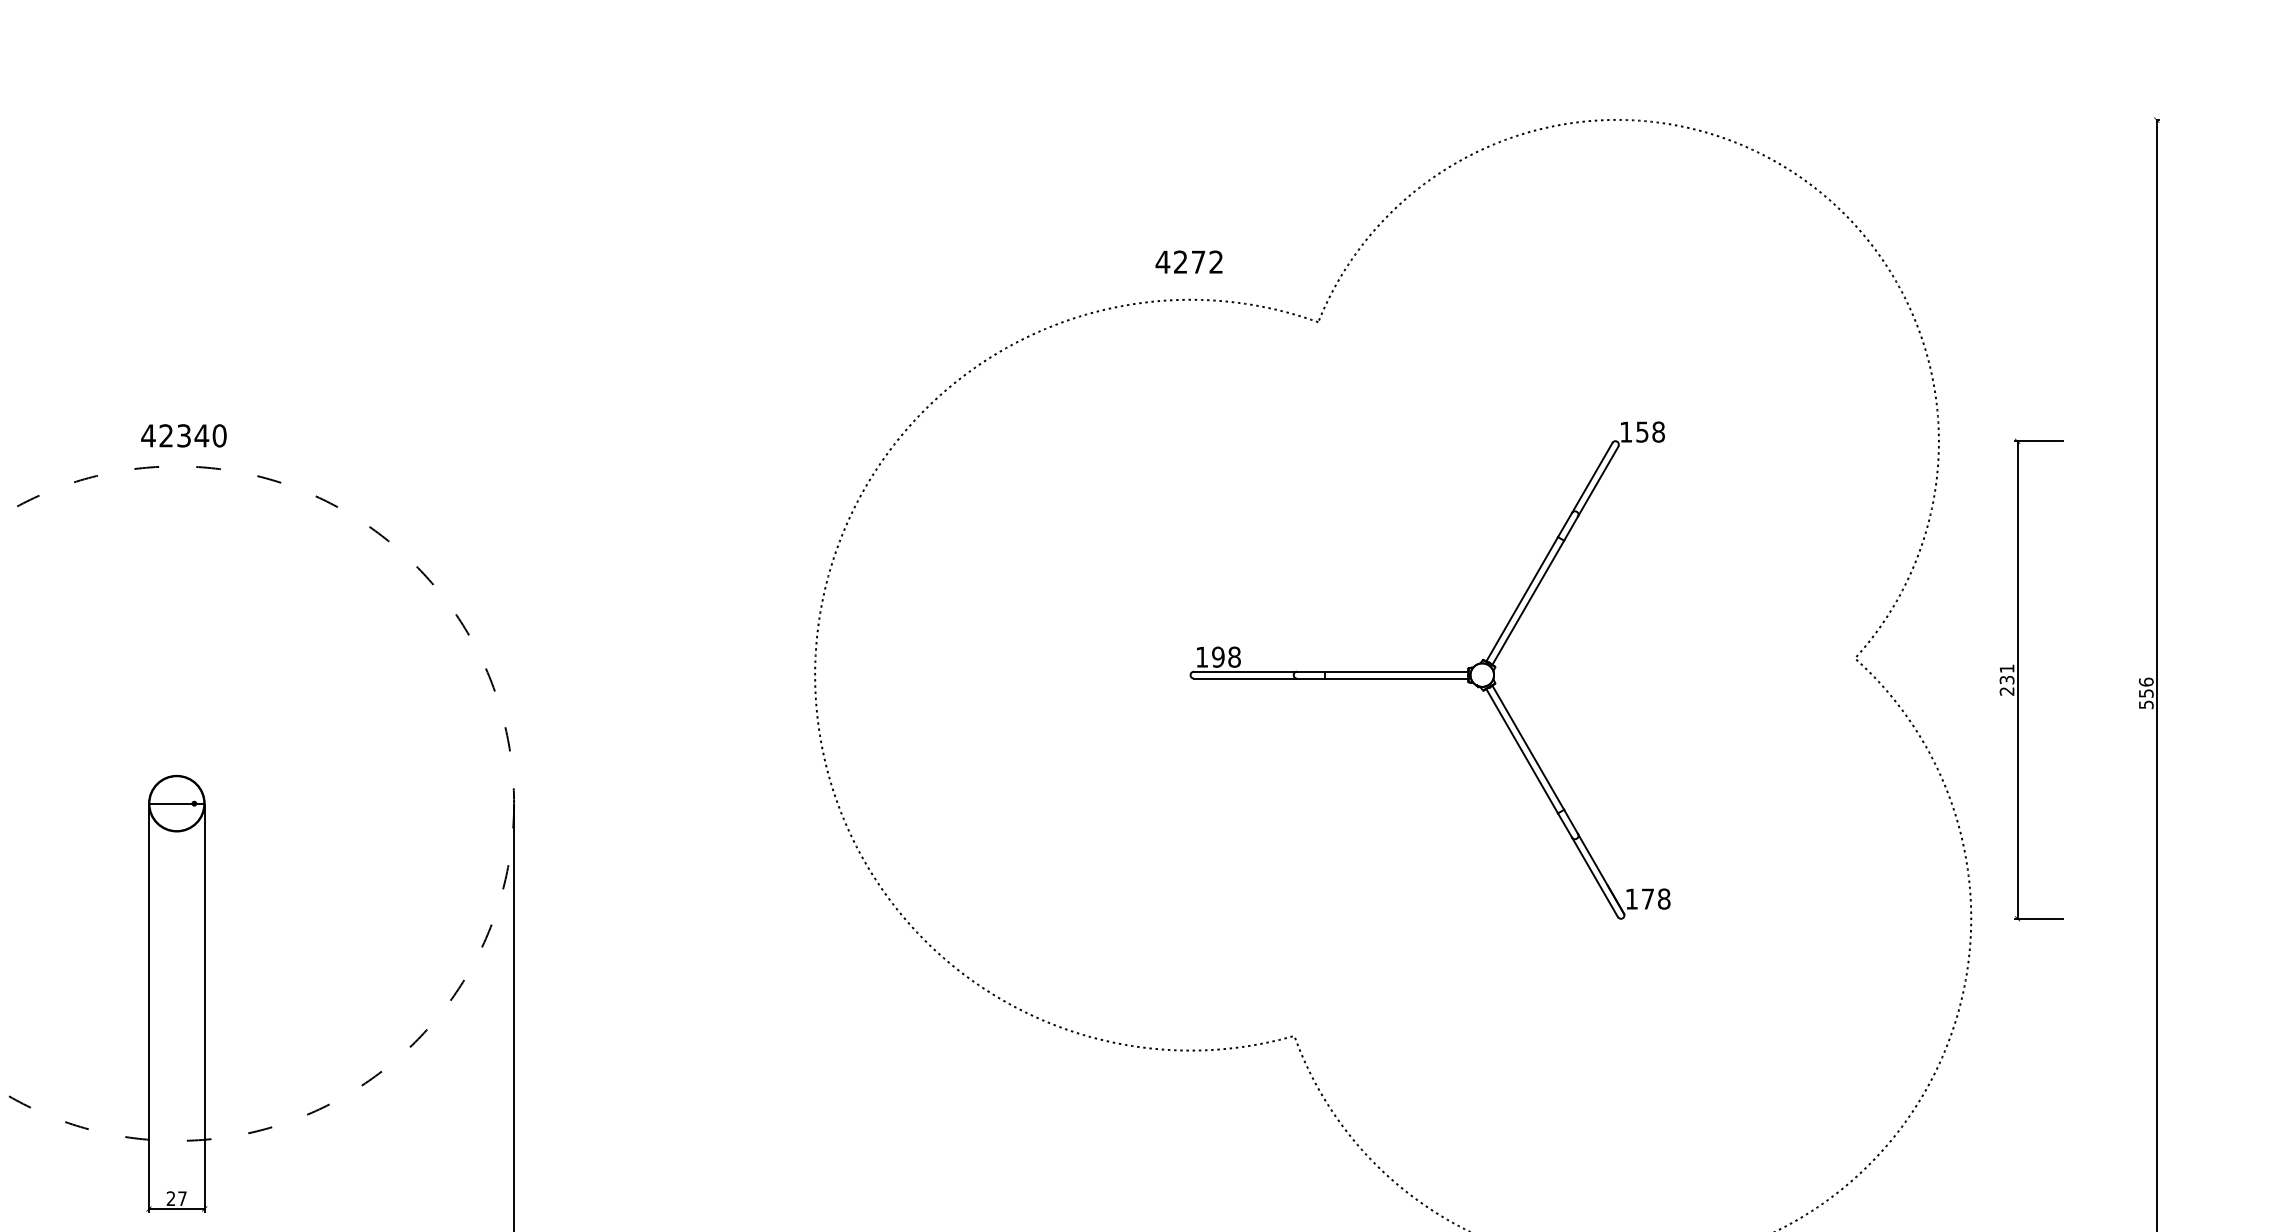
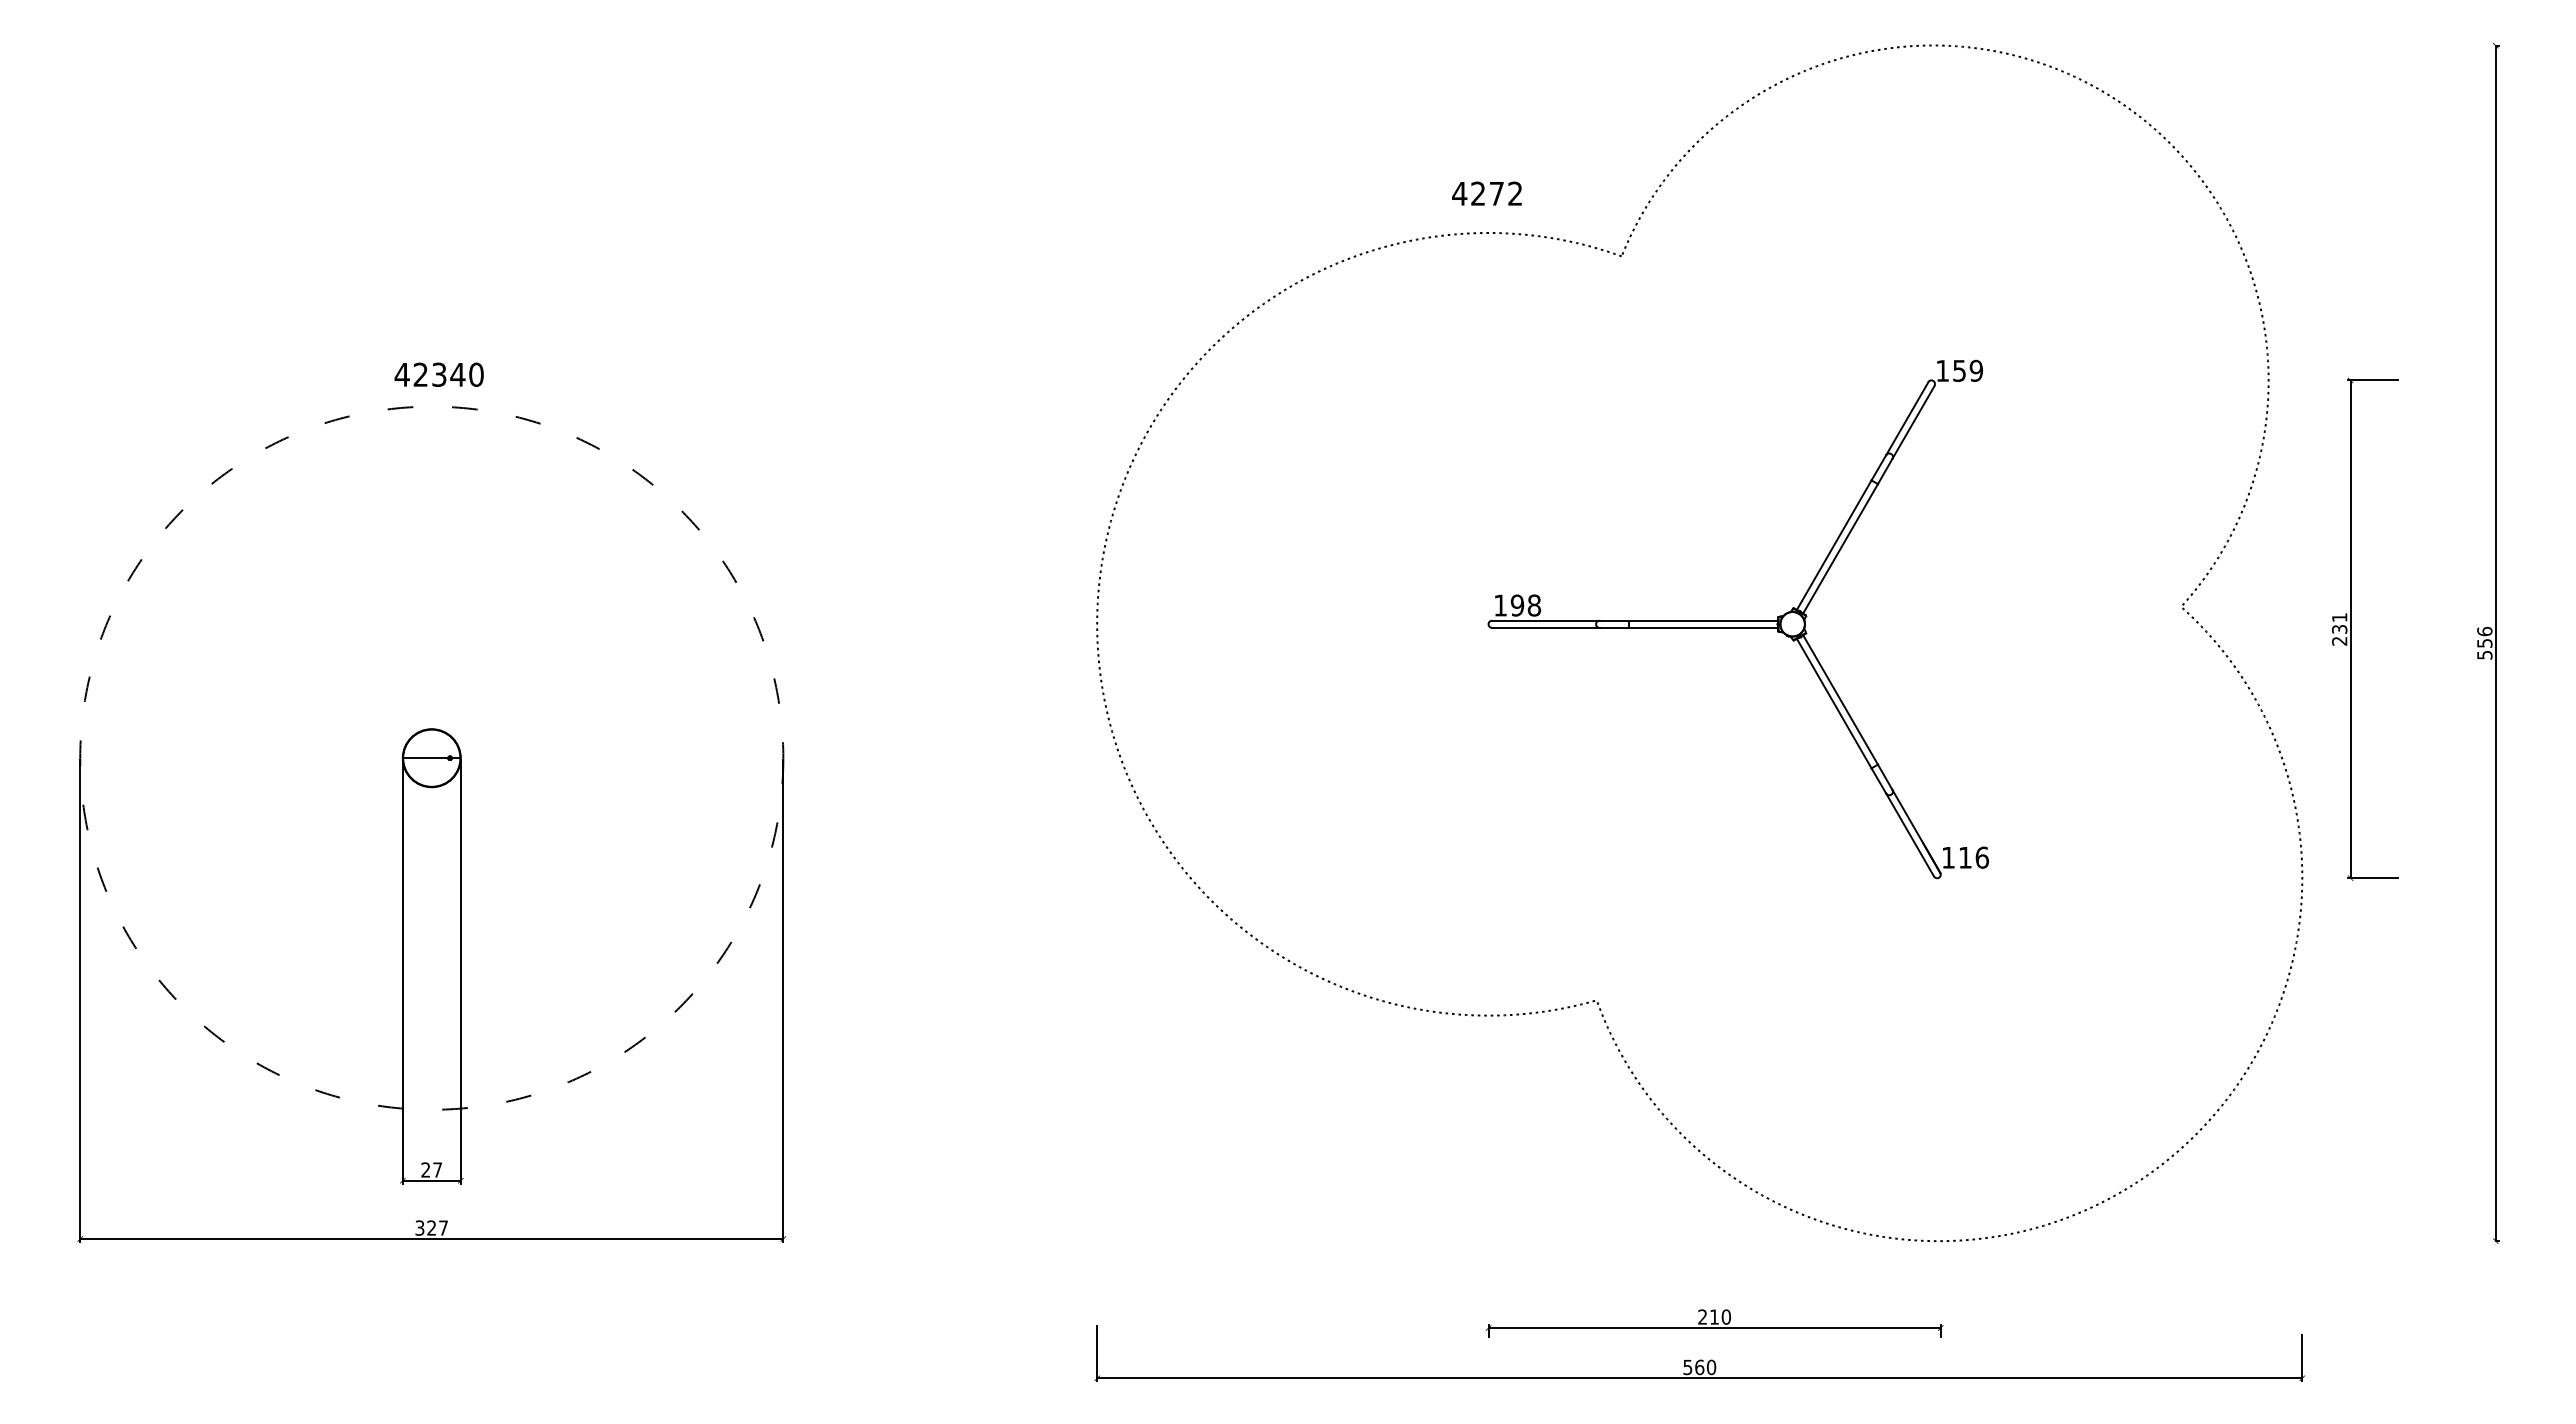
text: (1658, 431) -> (1976, 370), 158 -> 159
text: (1656, 898) -> (1974, 857), 178 -> 116

